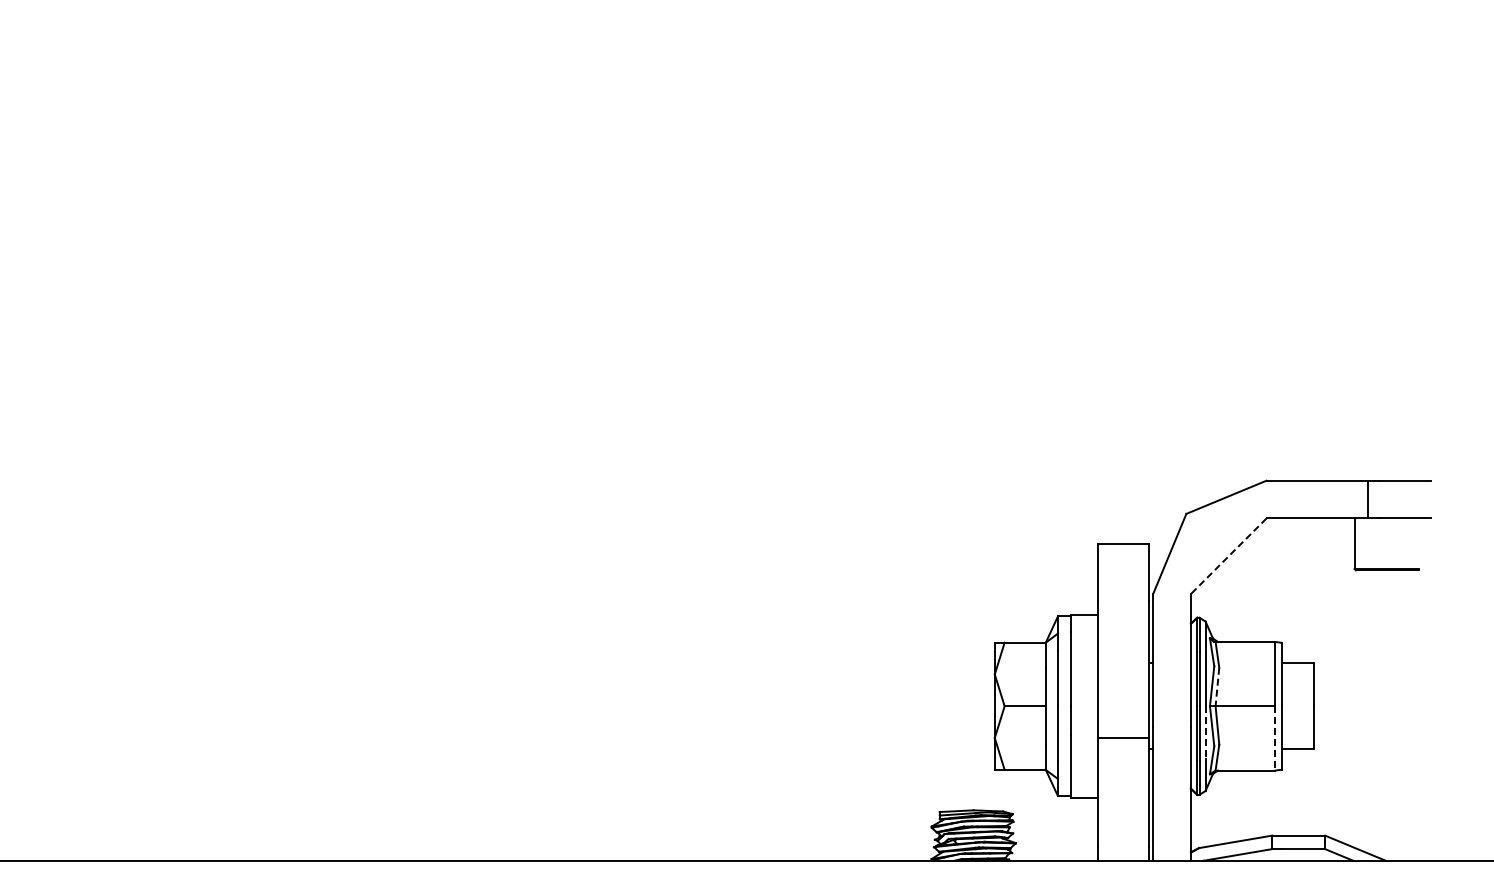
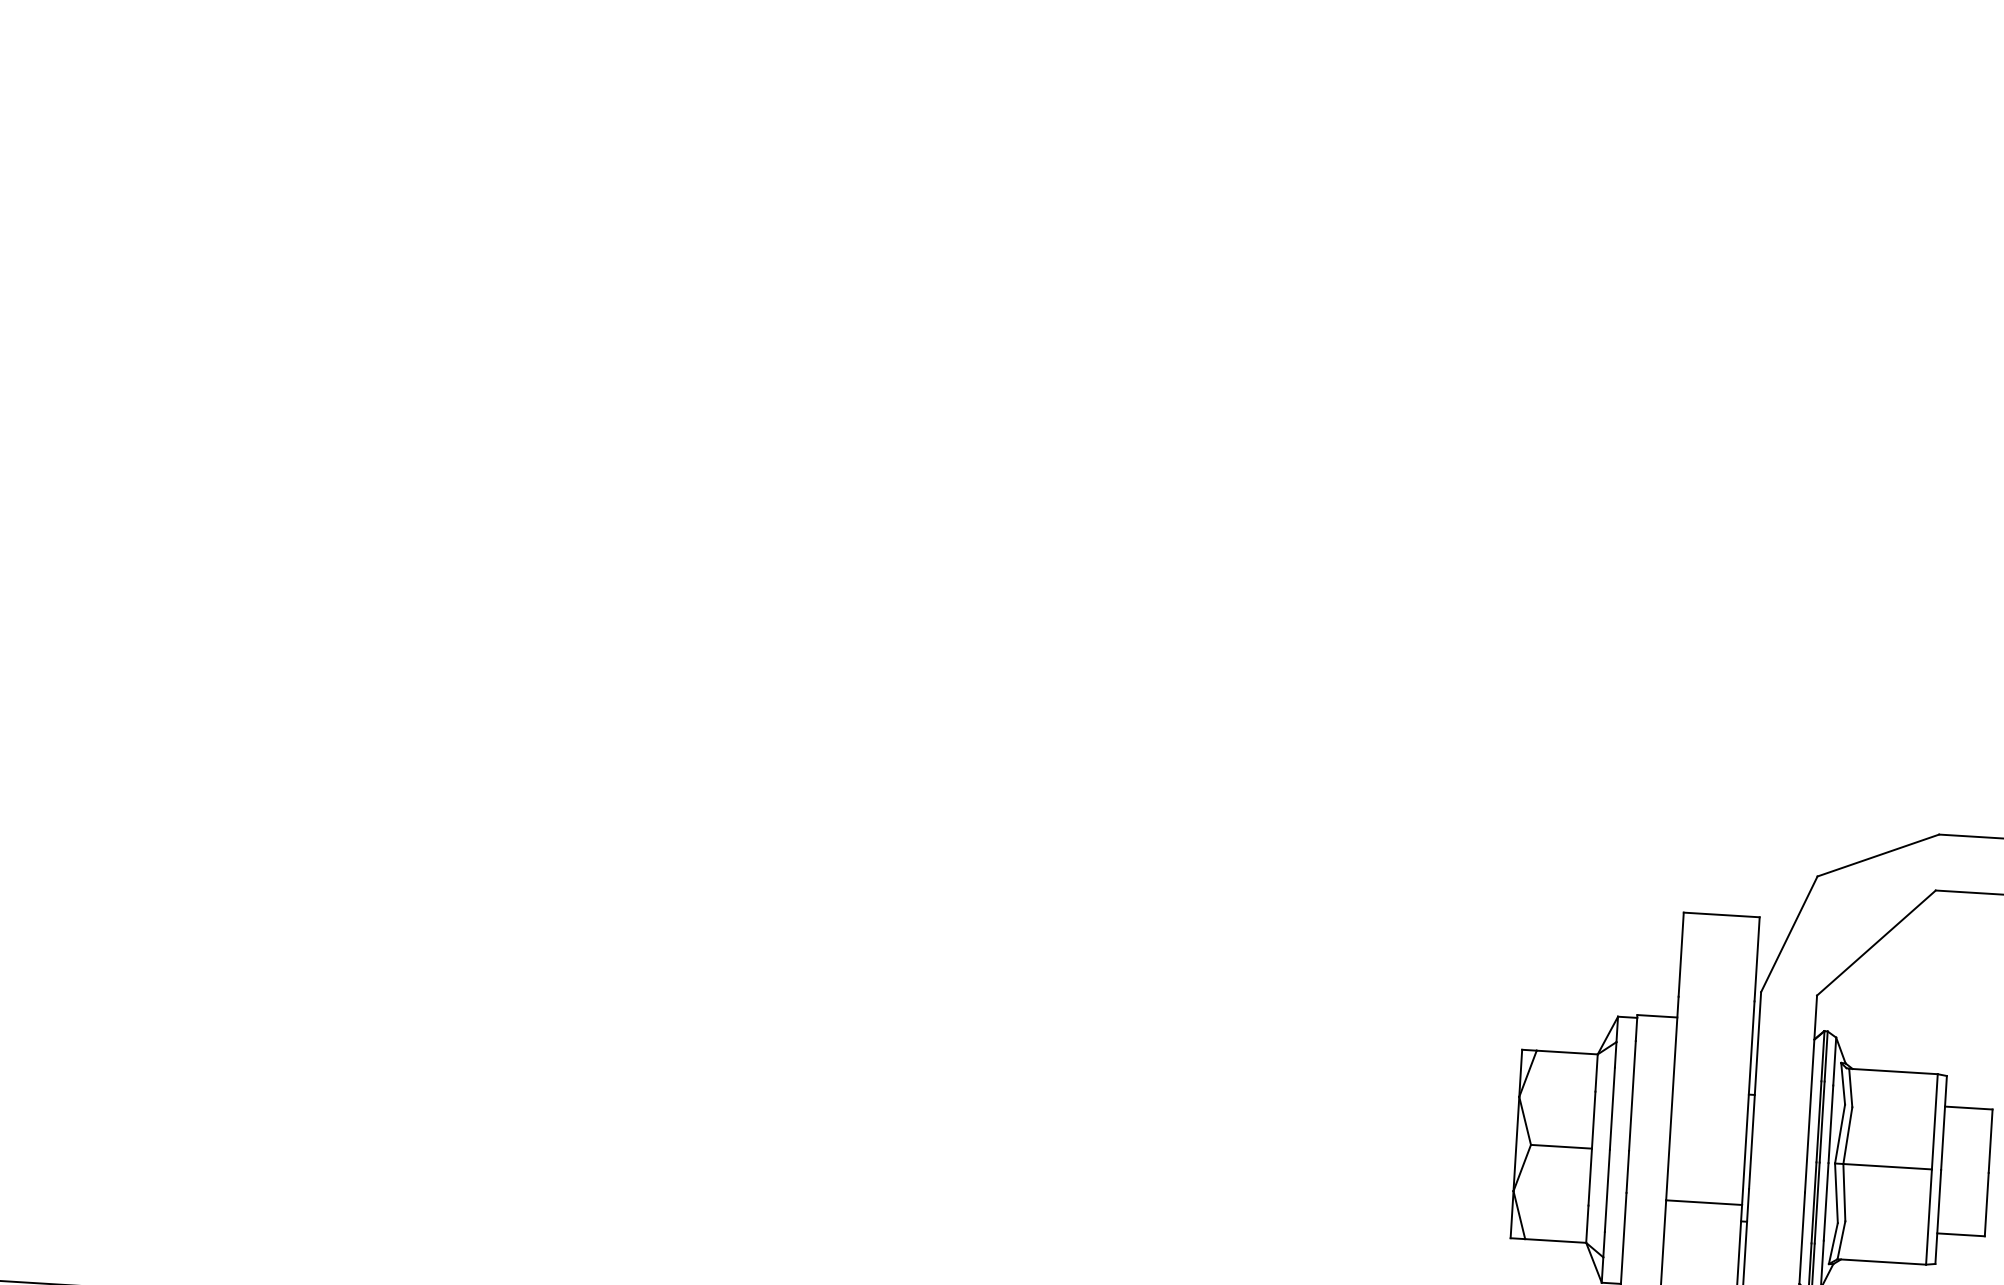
line: (1228, 556) -> (1876, 943), dashed -> solid
line: (1217, 687) -> (1847, 1136), dashed -> solid
line: (1205, 732) -> (1826, 1201), dashed -> solid
line: (1275, 738) -> (1929, 1217), dashed -> solid

